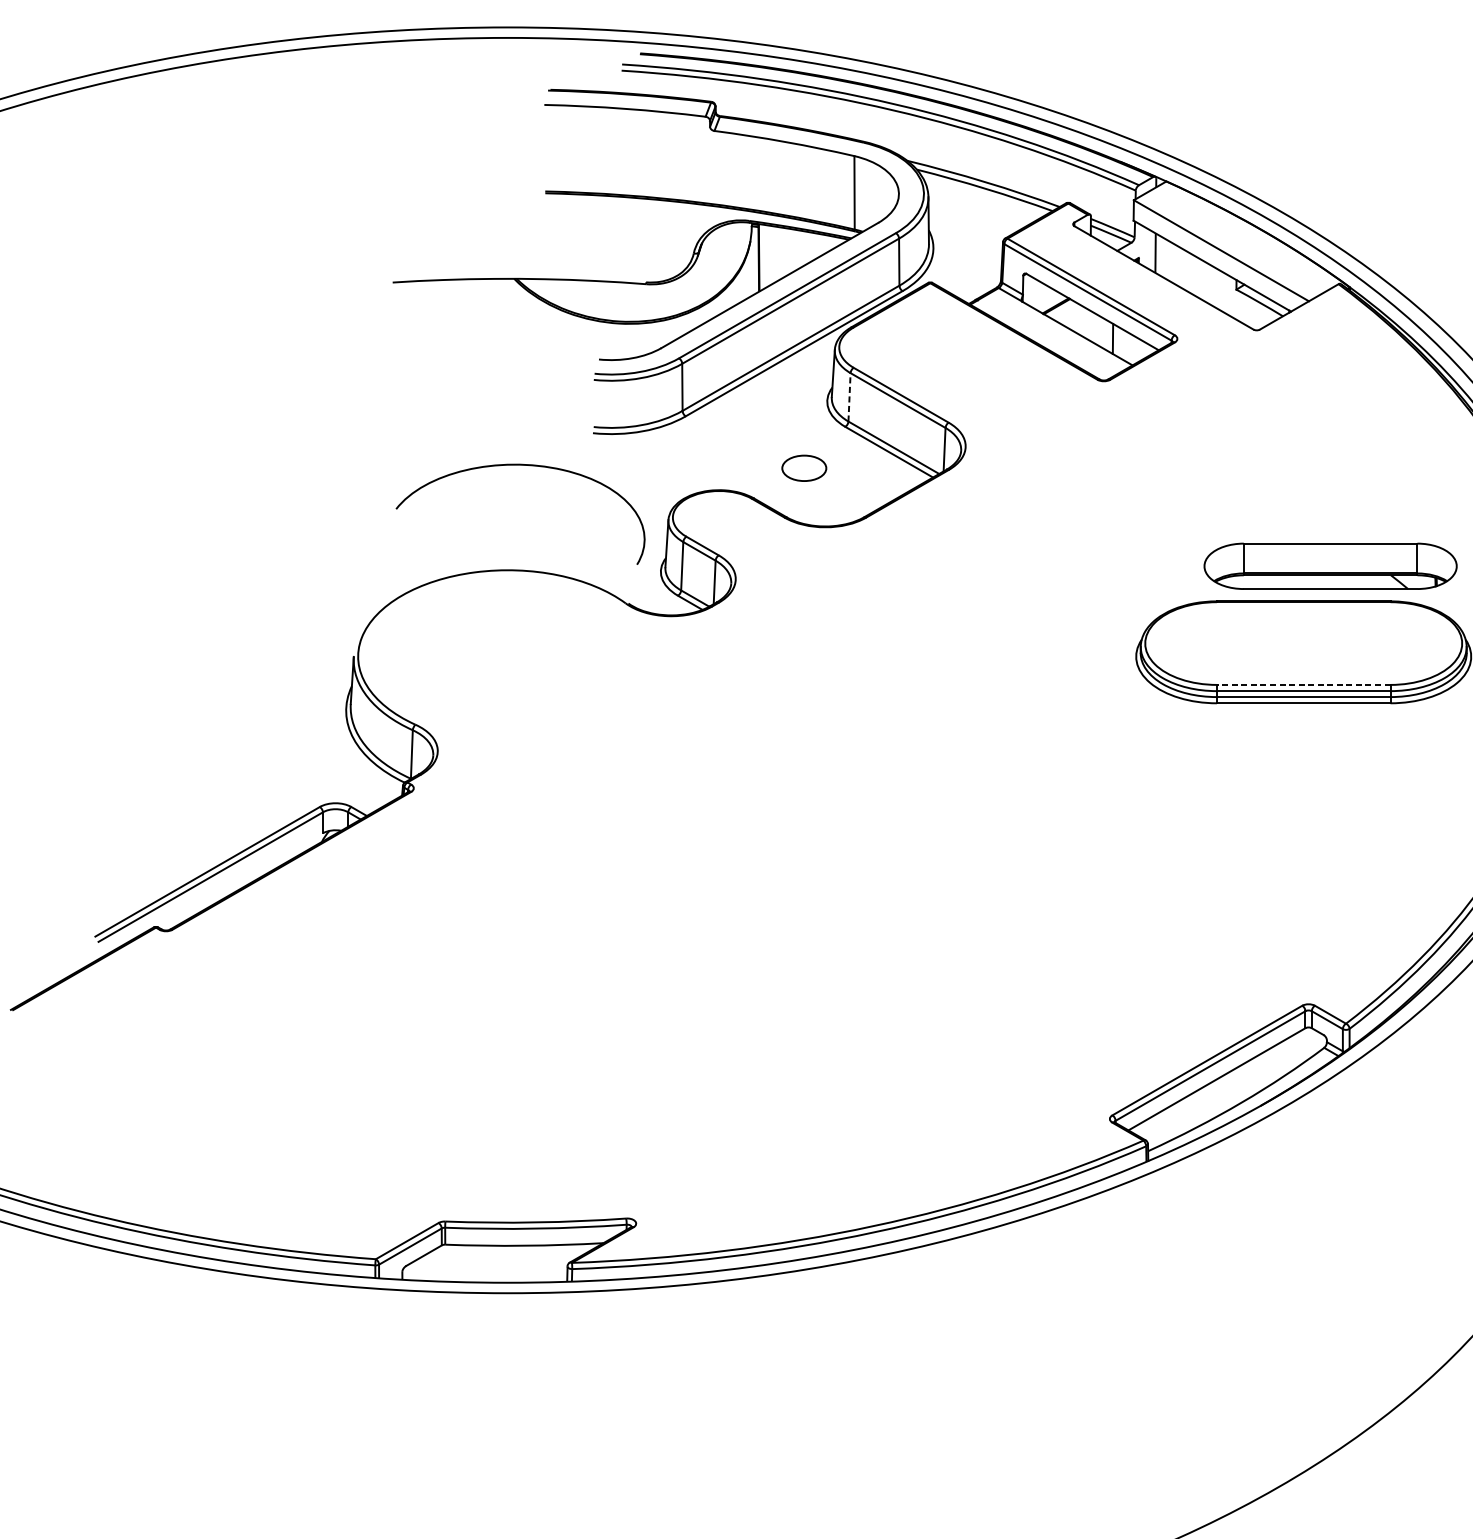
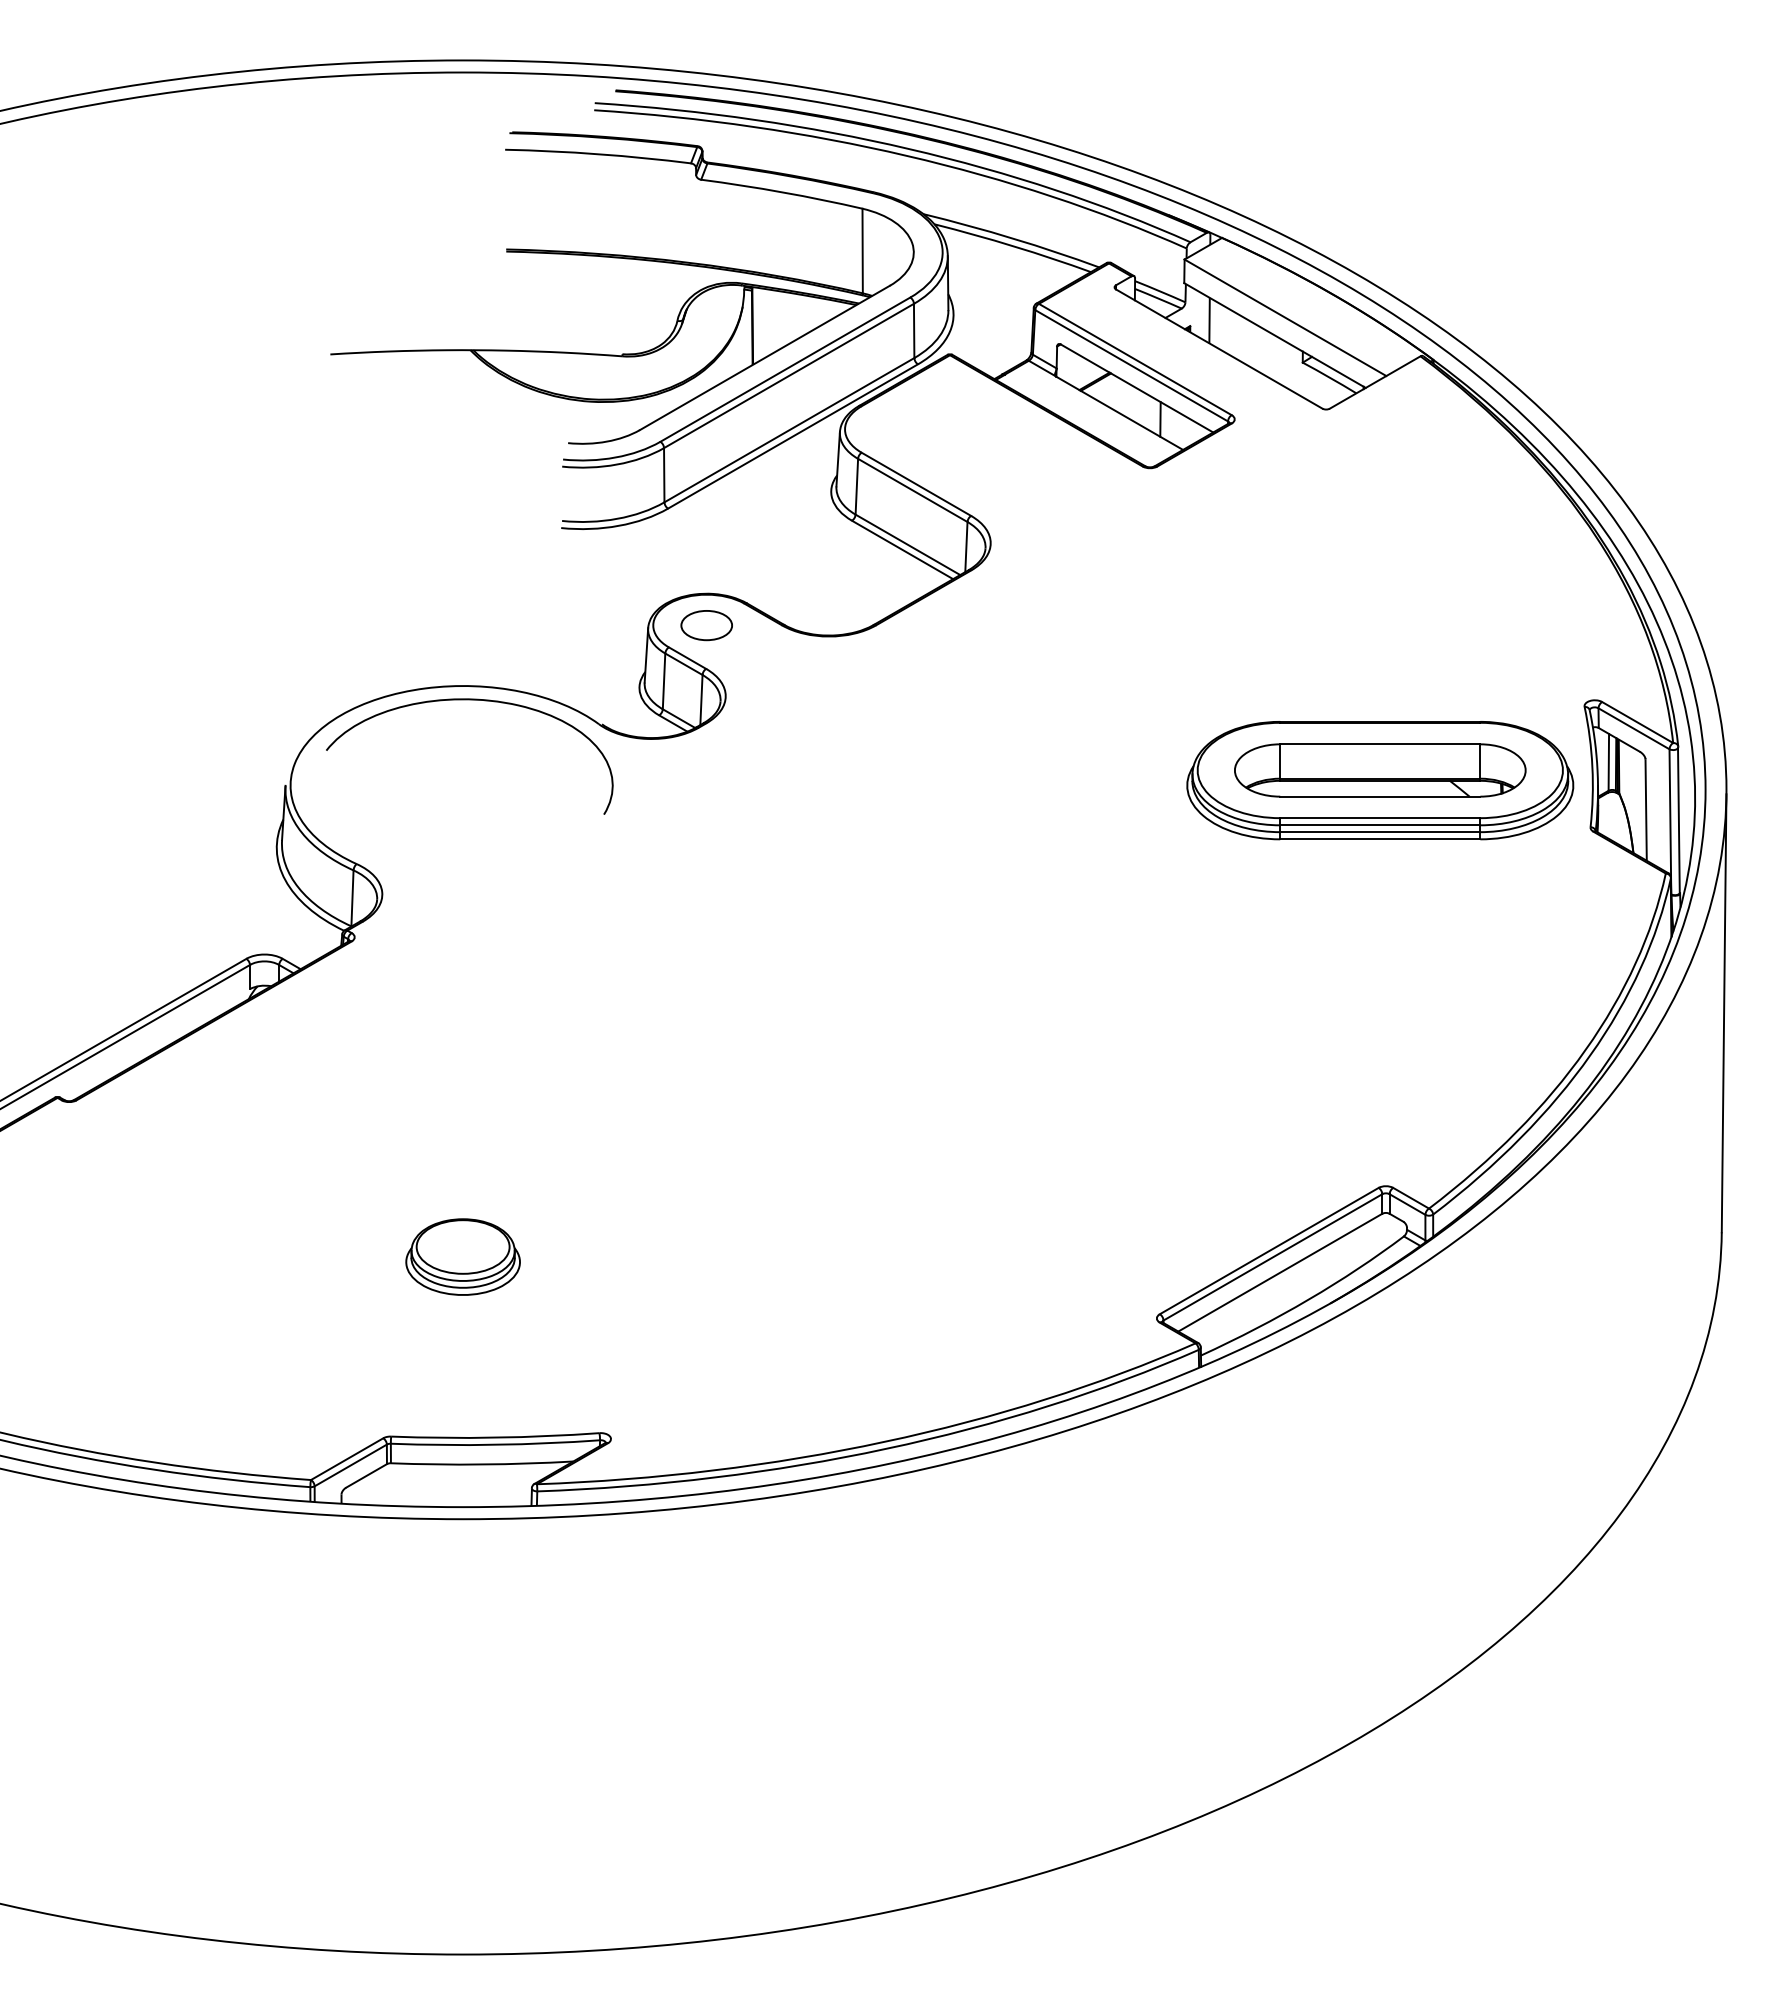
line: (849, 397) -> (856, 486), dashed -> solid
curve: (520, 465) -> (469, 700), moved
part: (804, 468) -> (706, 625), moved
part: (1330, 566) -> (1380, 770), moved
line: (1303, 685) -> (1379, 818), dashed -> solid
part: (507, 1065) -> (462, 1256), added

